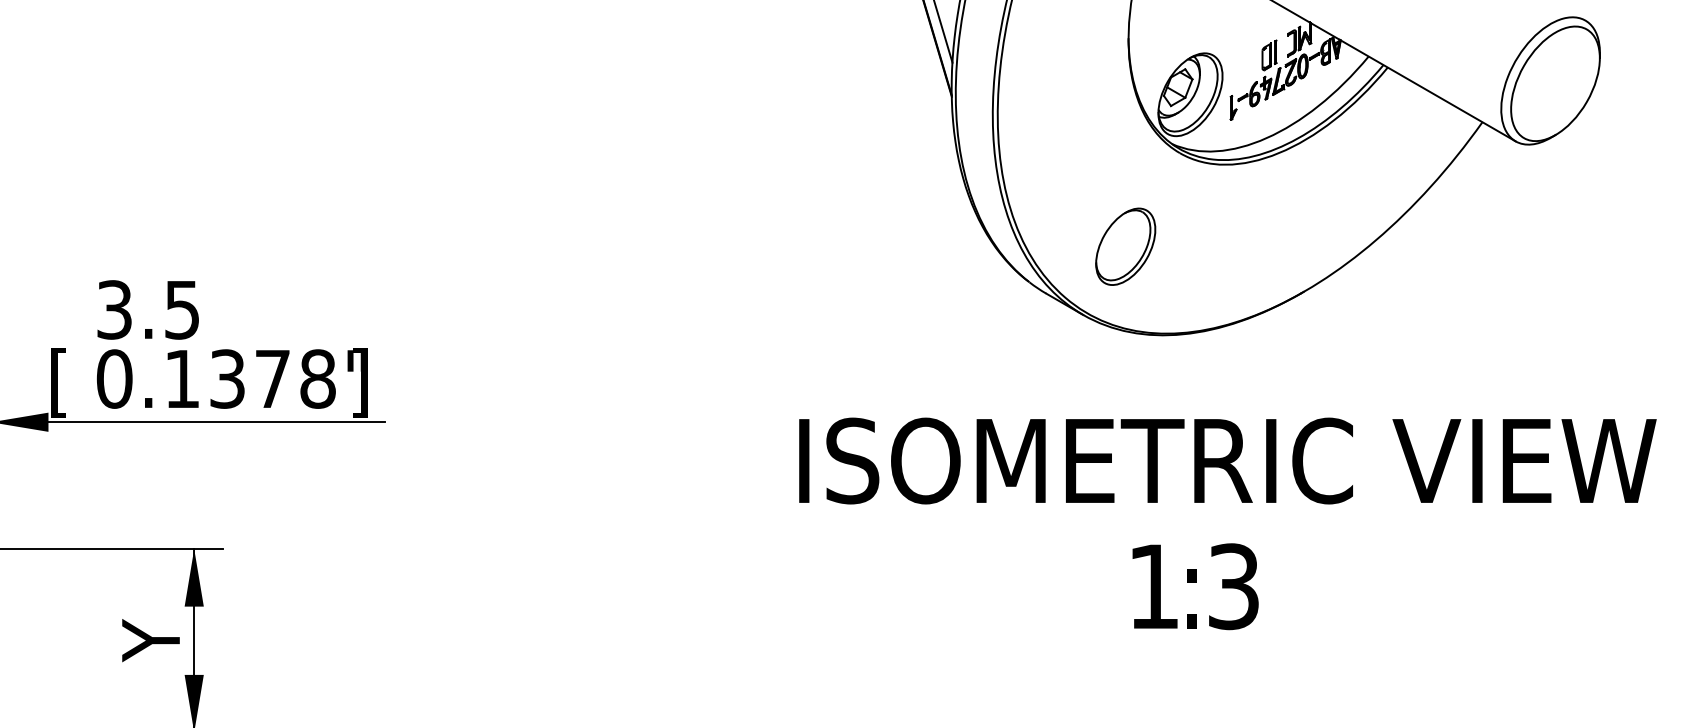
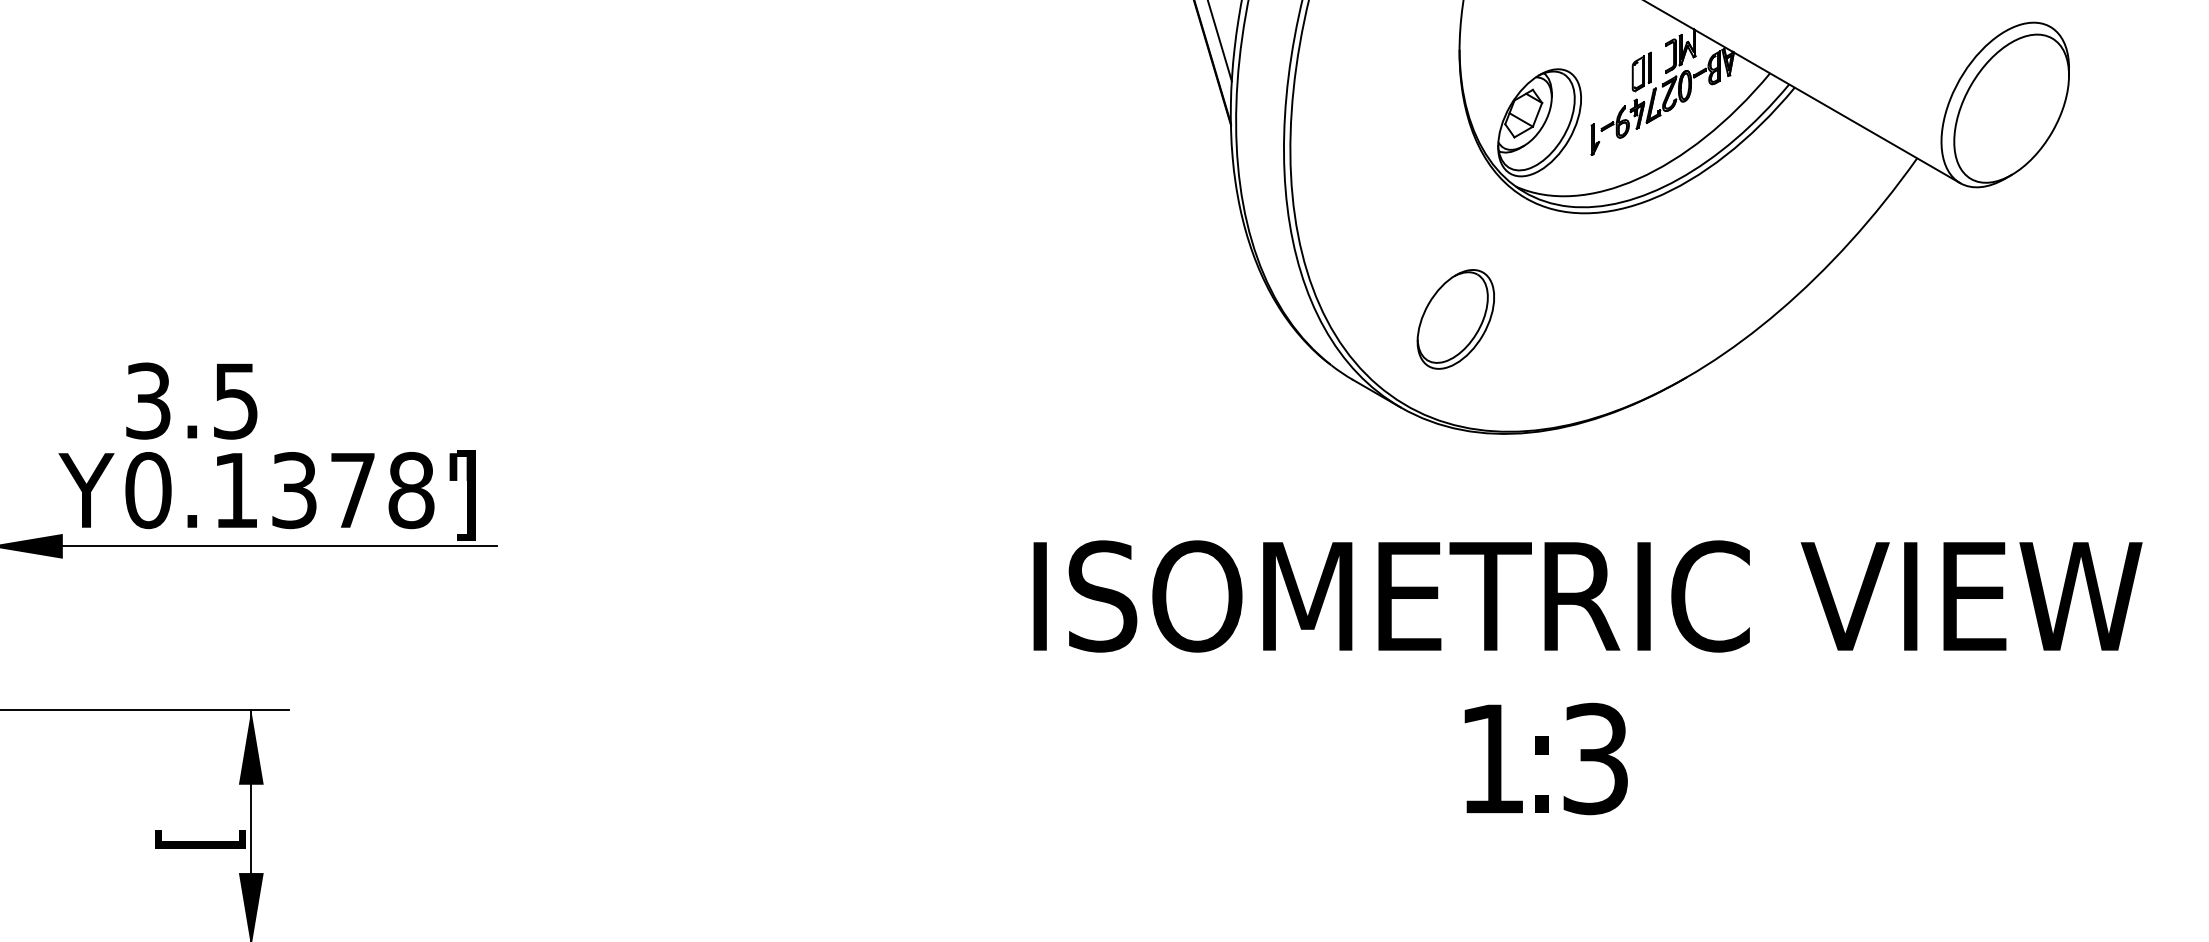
text: (66, 382) -> (86, 495), [ -> Y
text: (154, 640) -> (200, 828), Y -> [

